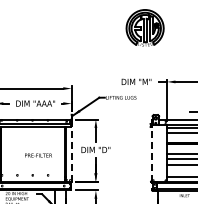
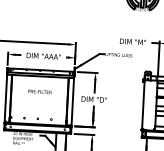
line: (71, 153) -> (72, 101), dashed -> solid
line: (152, 153) -> (143, 105), dashed -> solid
text: (38, 155) -> (39, 91), moved

